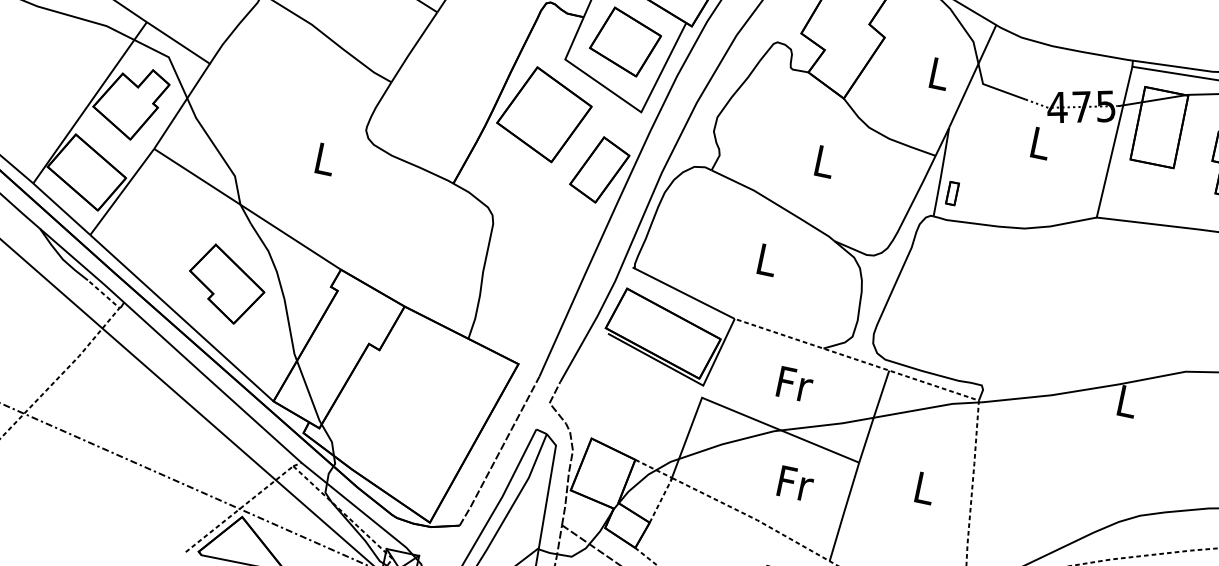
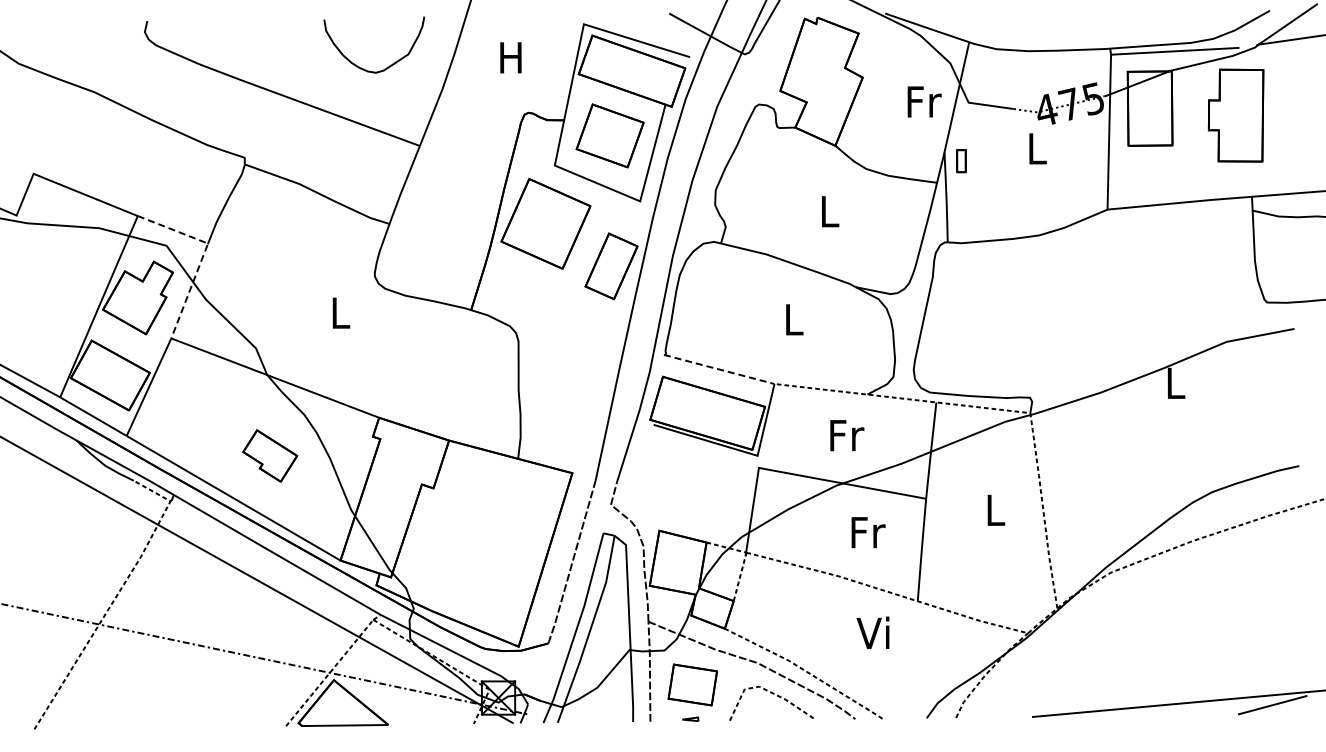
text: (940, 73) -> (924, 101), L -> Fr
line: (202, 74) -> (203, 255), solid -> dashed
part: (952, 193) -> (961, 161), moved
part: (225, 283) -> (269, 455), size x0.7
line: (683, 293) -> (719, 369), solid -> dashed

